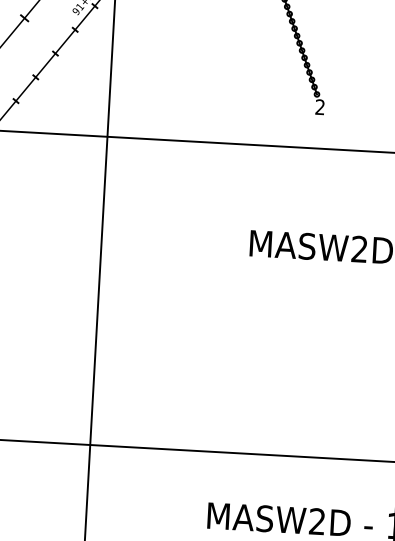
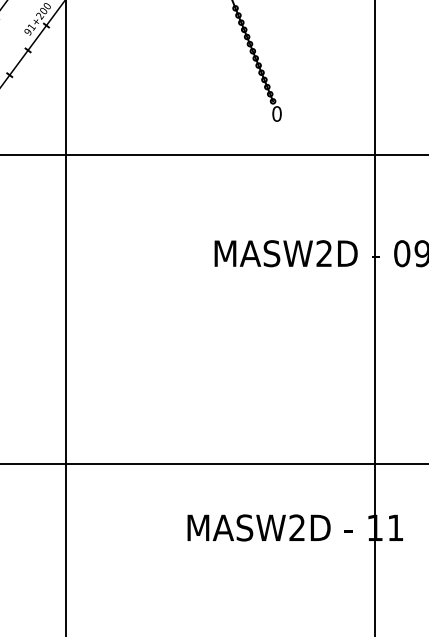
text: (319, 106) -> (276, 113), 2 -> 0

